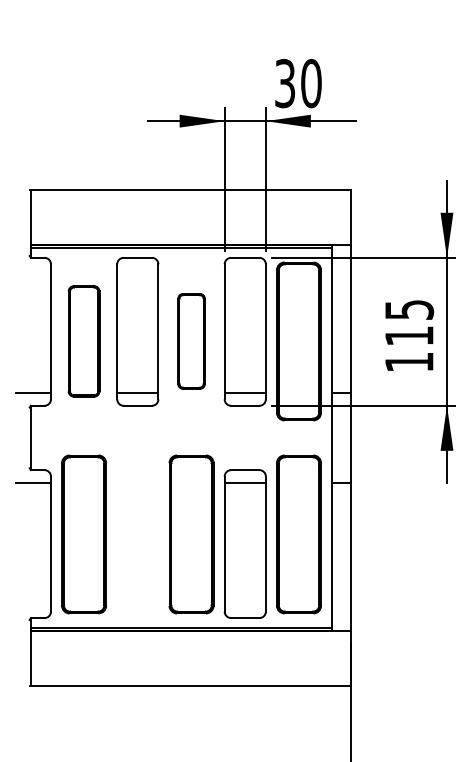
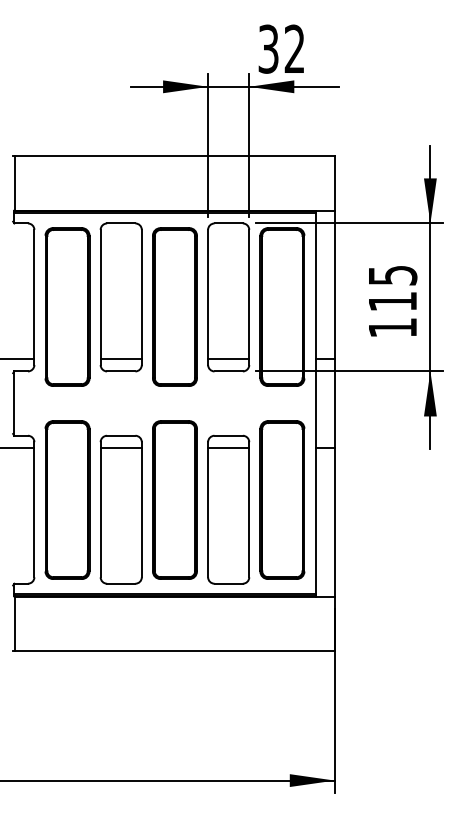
text: (311, 82) -> (294, 48), 30 -> 32
part: (84, 340) -> (67, 306), size x1.43
part: (191, 340) -> (174, 306), size x1.67
part: (137, 543) -> (120, 509), added

